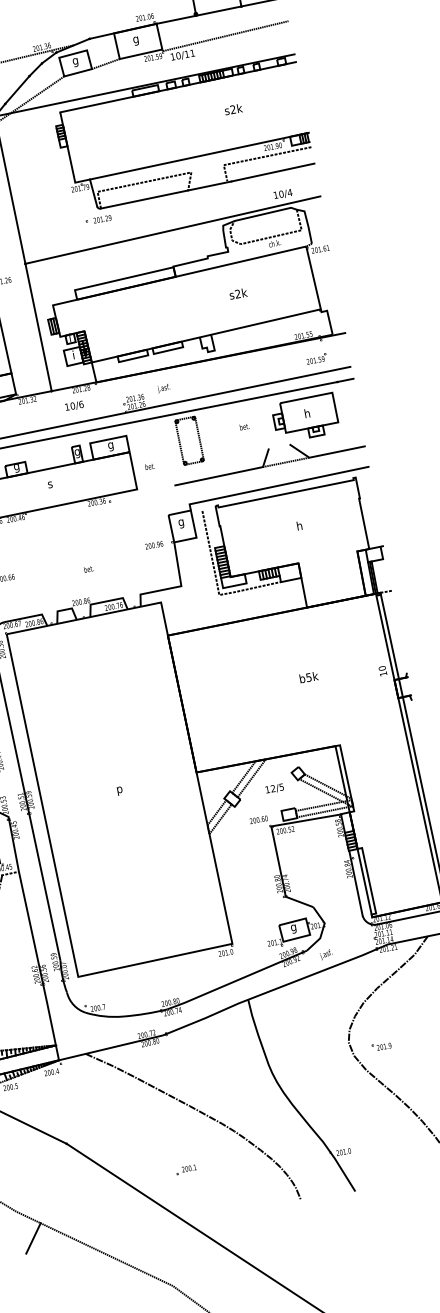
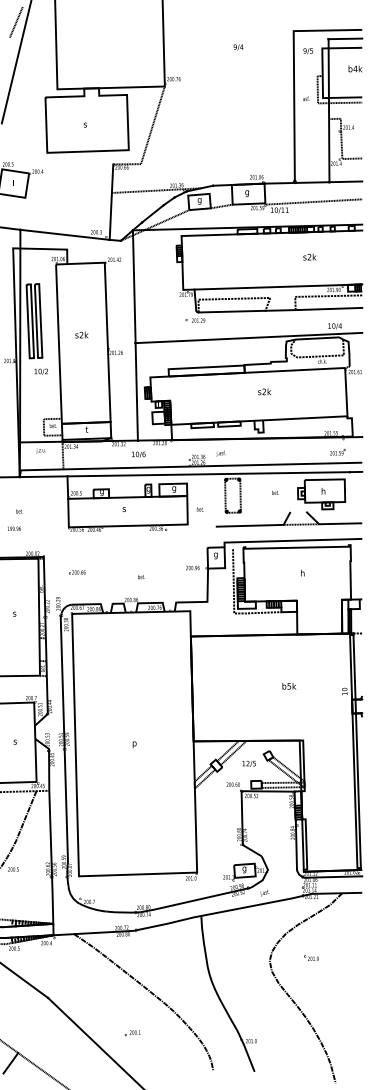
text: (238, 293) -> (264, 391), moved
text: (74, 405) -> (138, 454), moved
part: (381, 1045) -> (311, 957), moved

